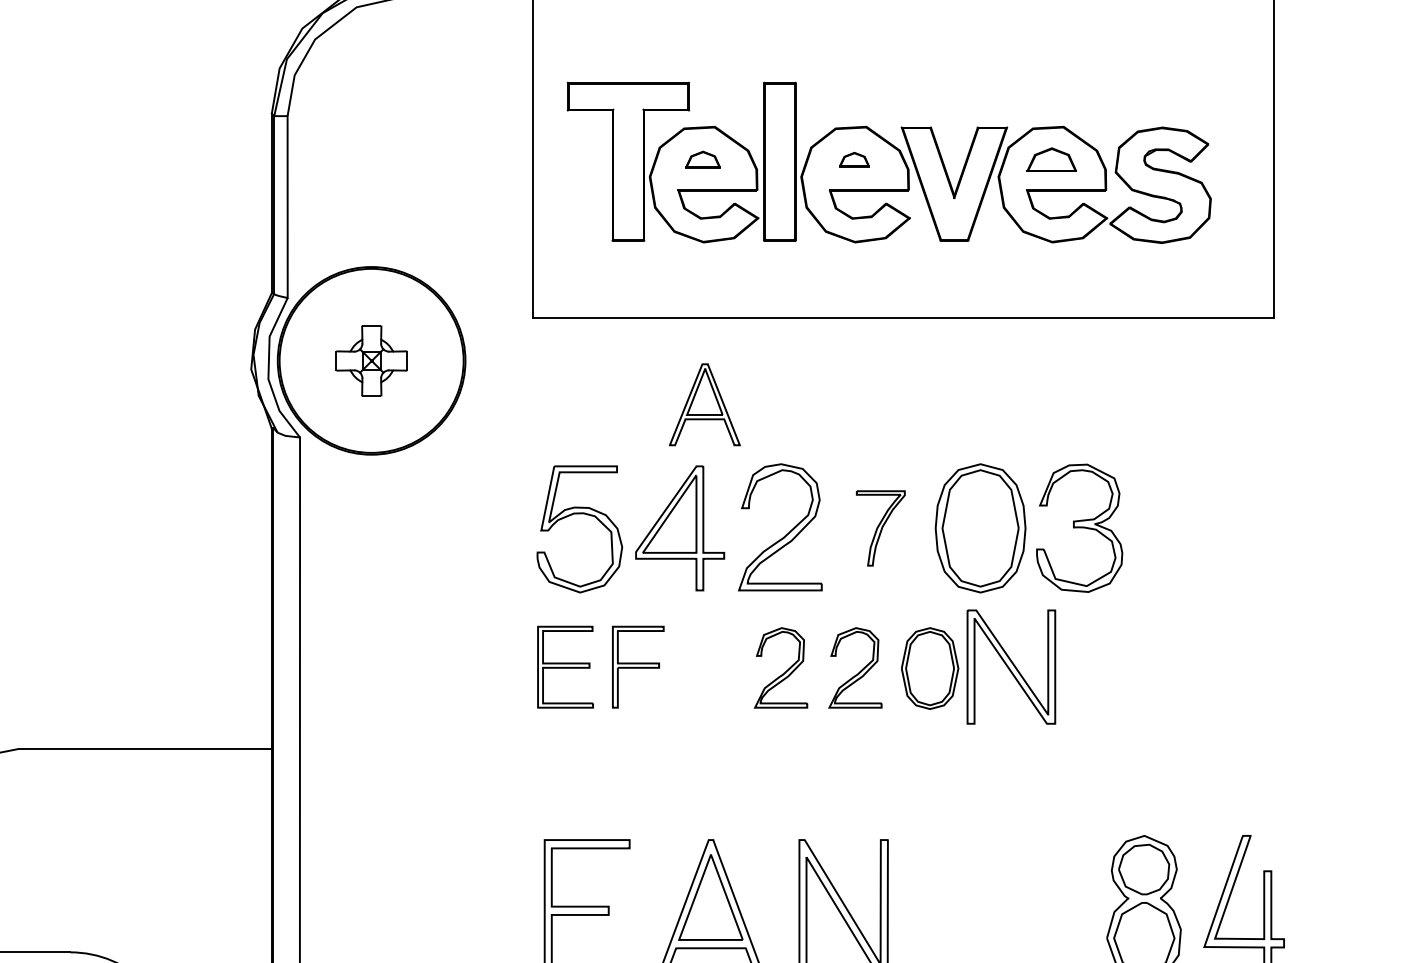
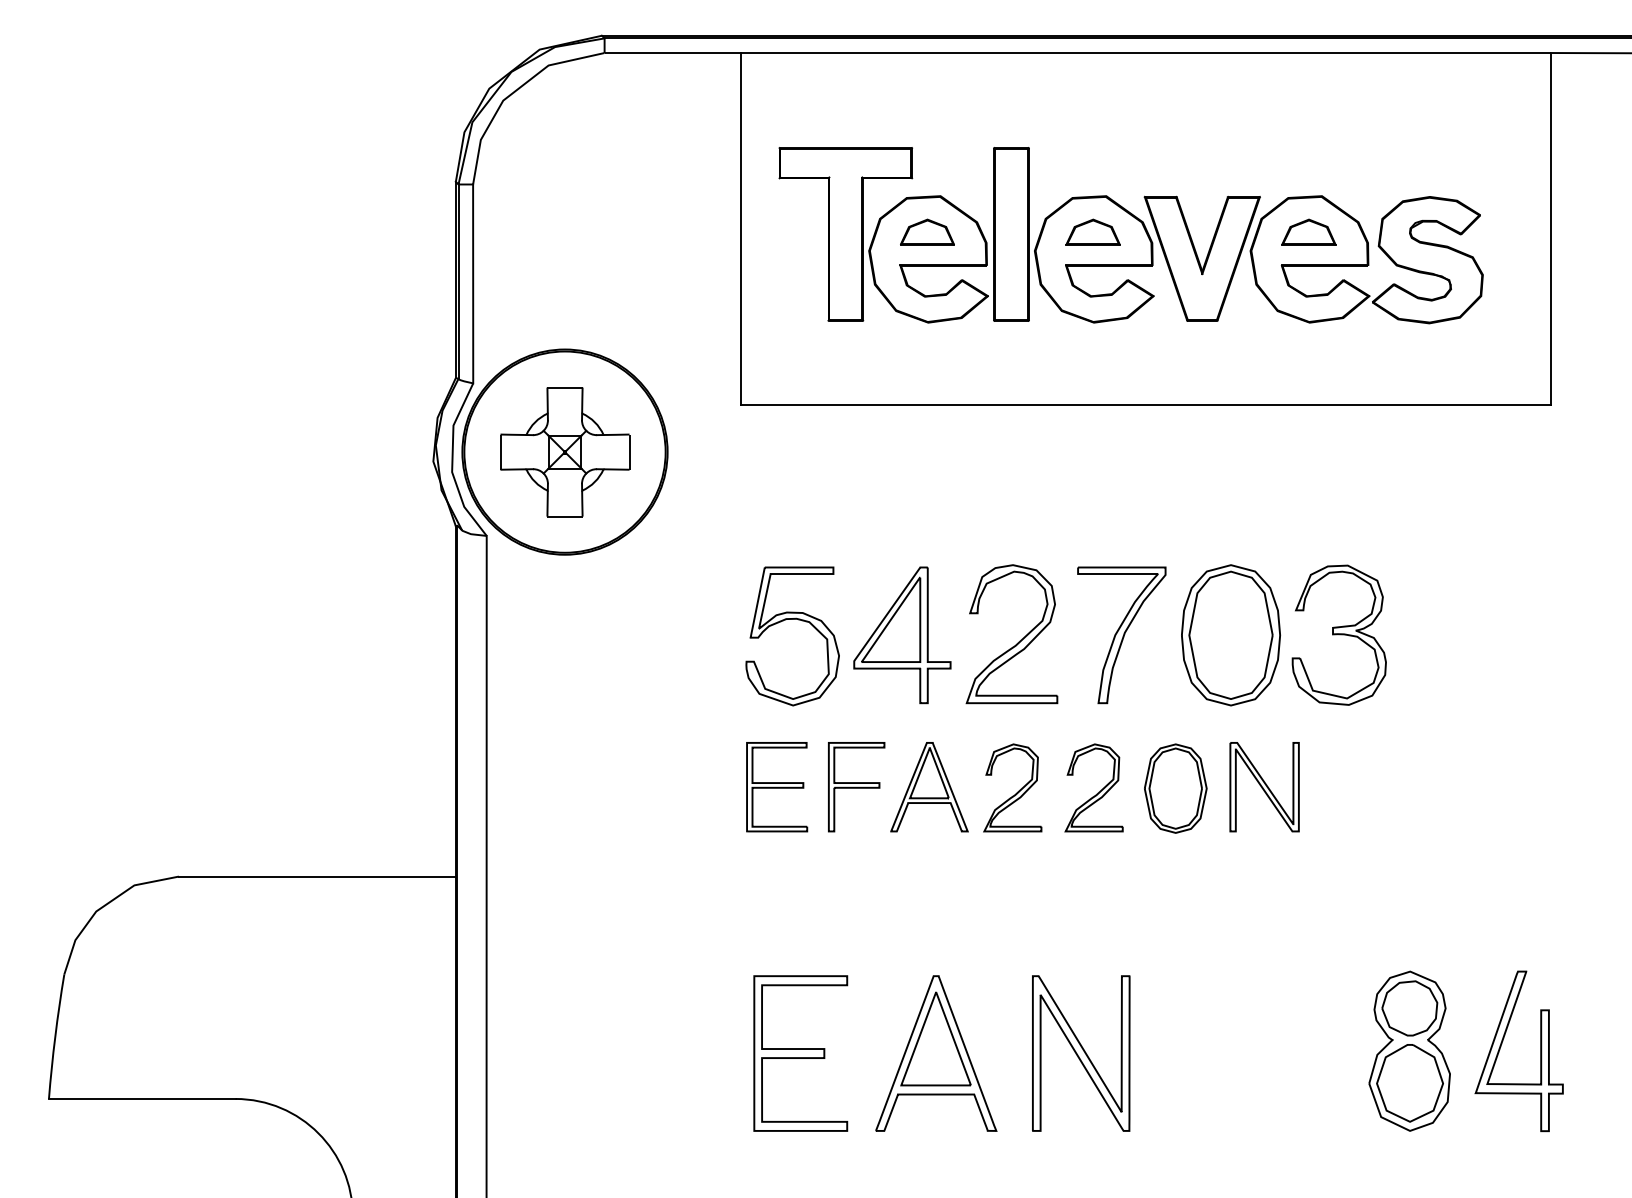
part: (703, 159) -> (927, 231), size x1.43
part: (853, 159) -> (1092, 231), size x1.67
part: (372, 361) -> (565, 452), size x1.67
part: (704, 405) -> (929, 787), moved
part: (880, 528) -> (1121, 635), size x1.67
part: (1011, 667) -> (1264, 787), size x0.71

